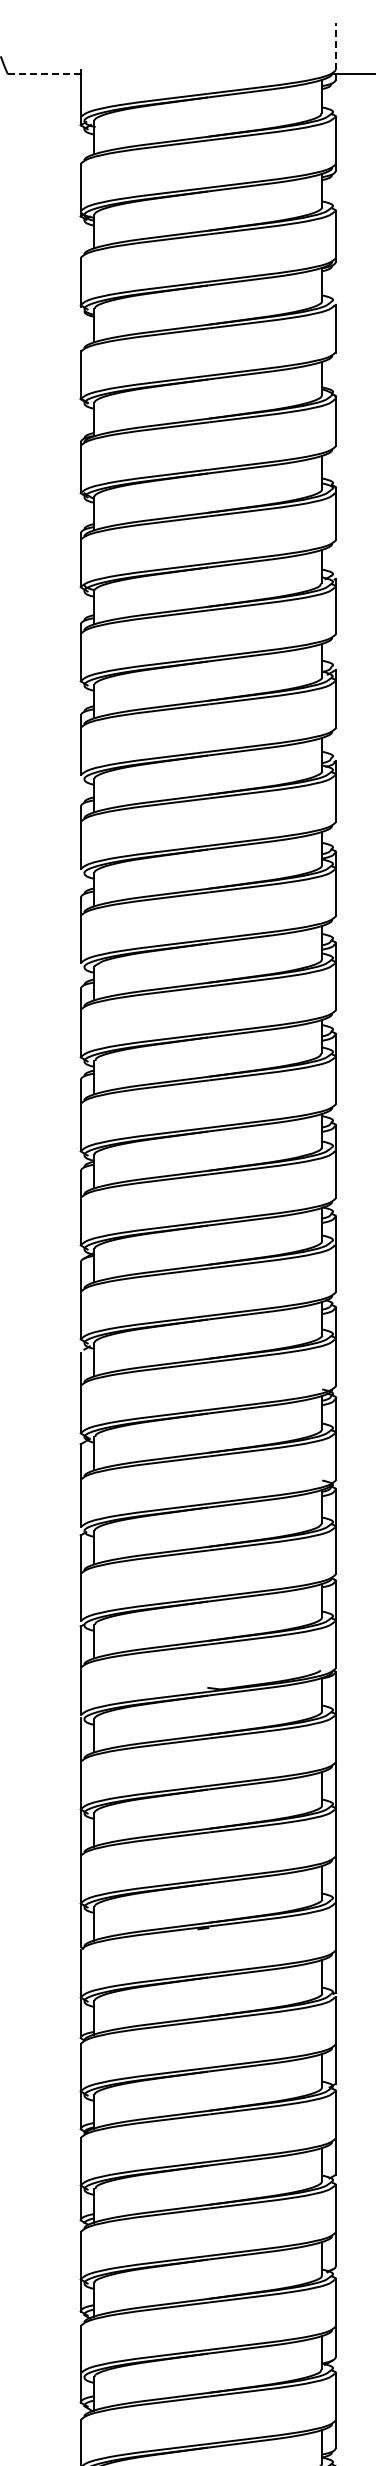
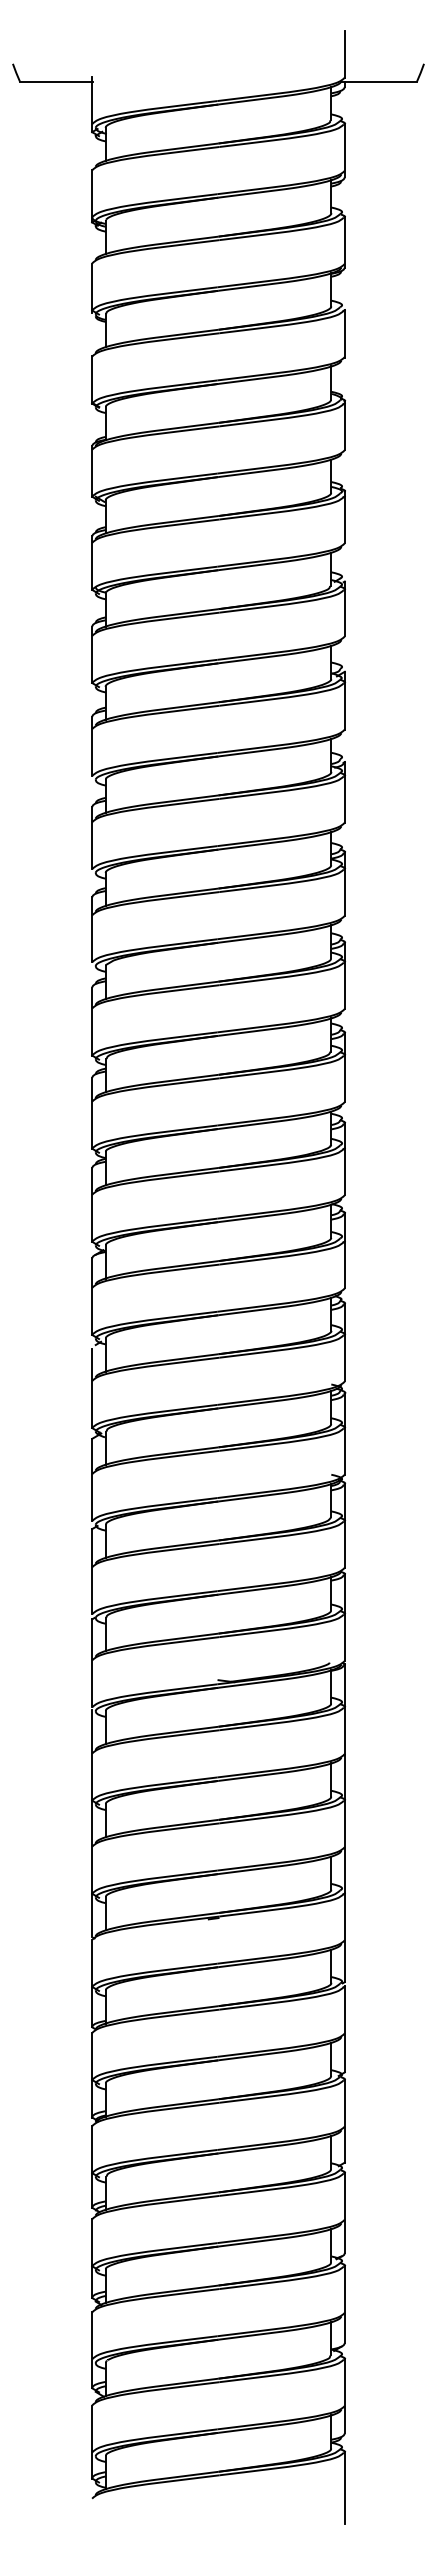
line: (335, 45) -> (344, 53), dashed -> solid
line: (44, 74) -> (56, 81), dashed -> solid

